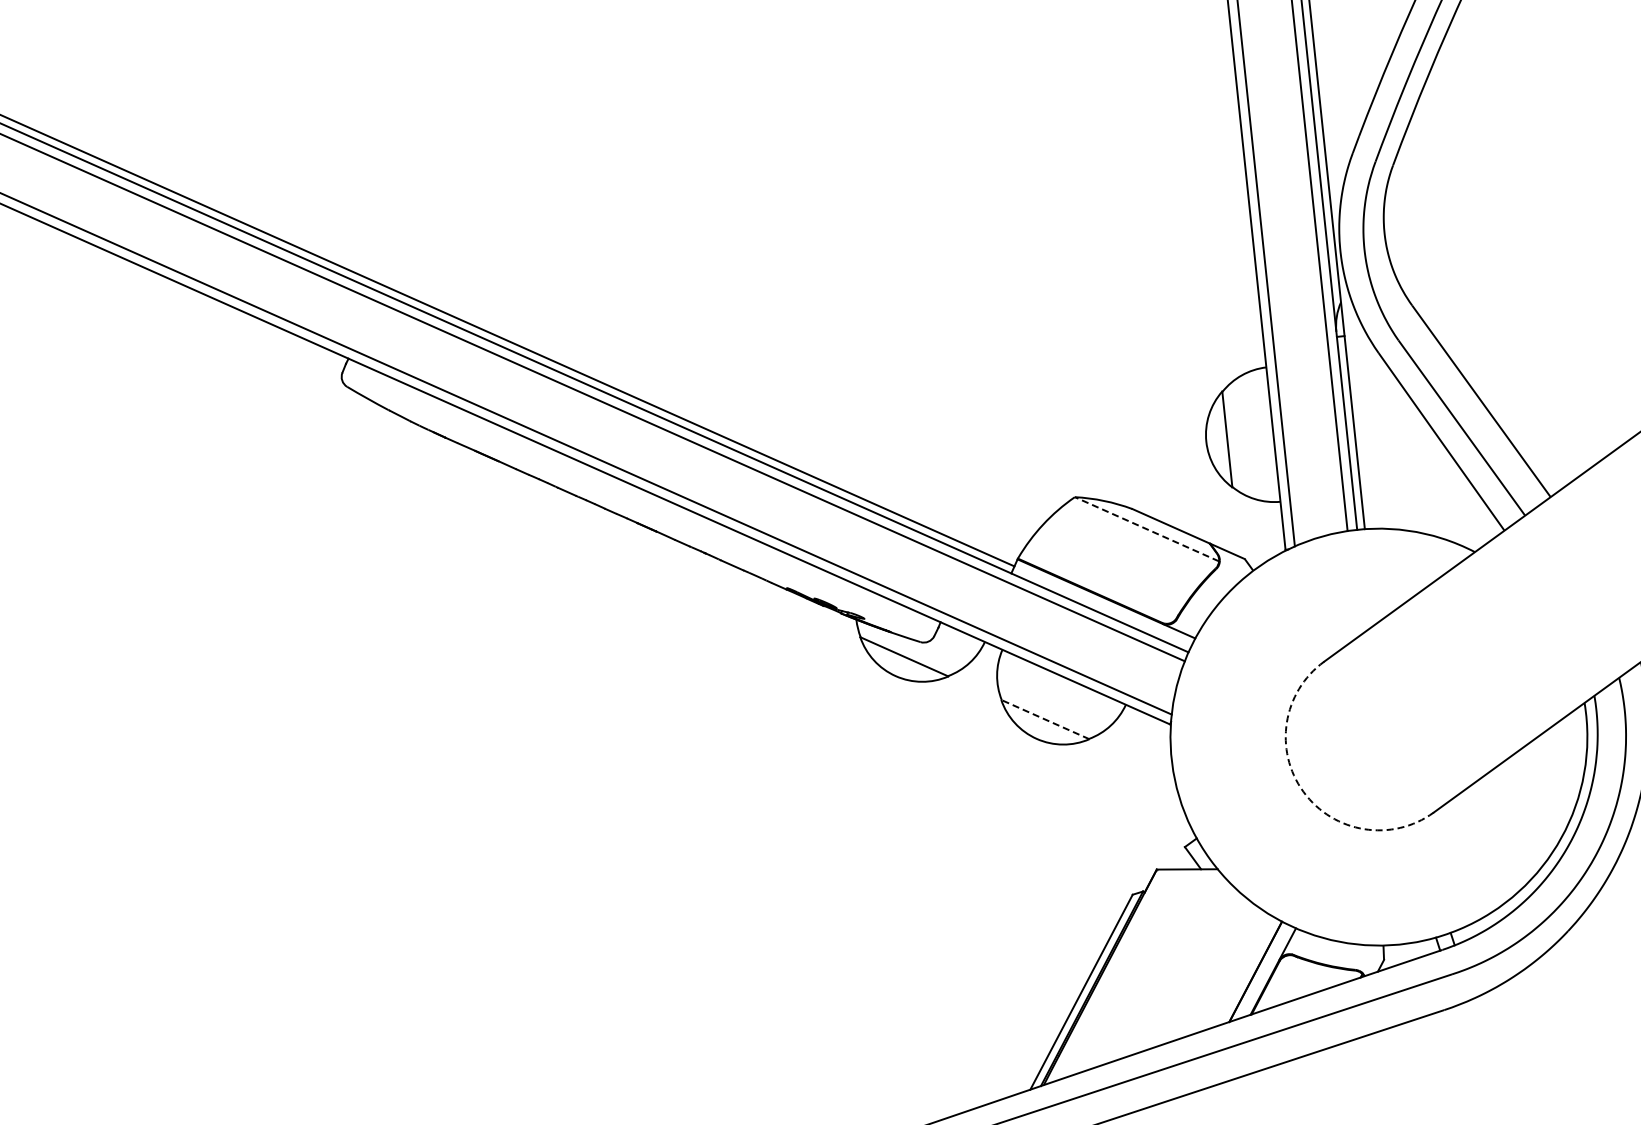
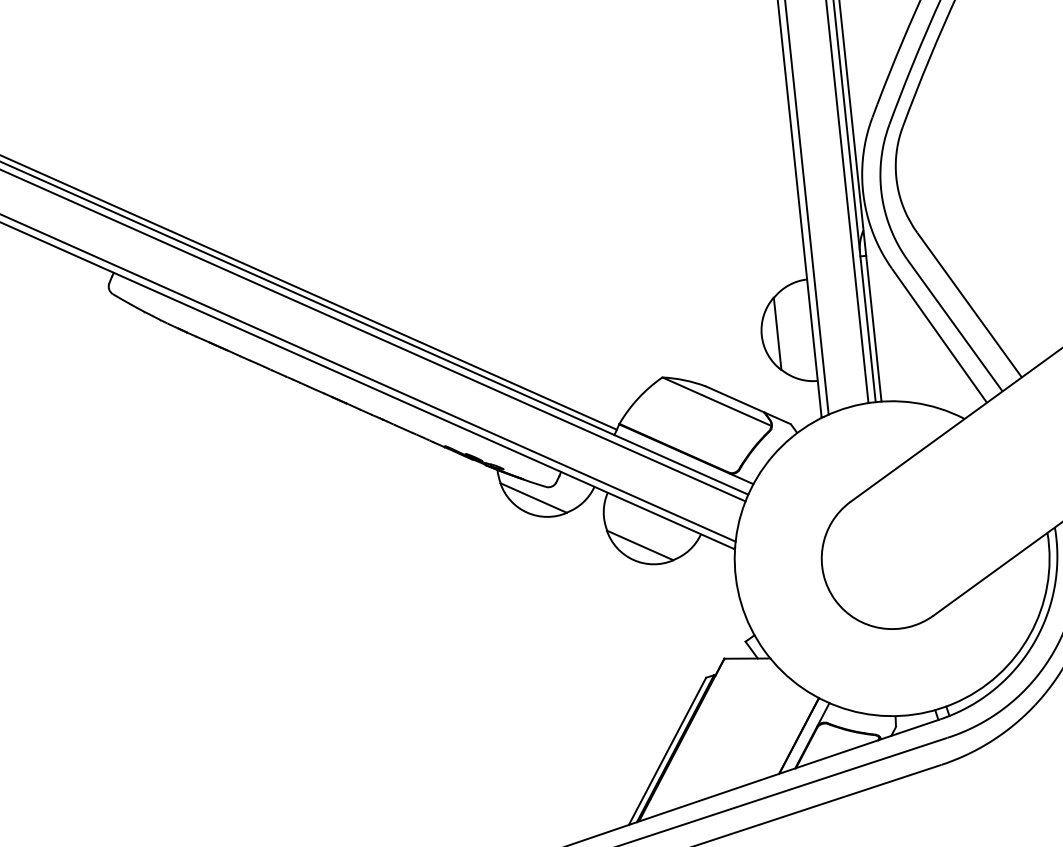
line: (1146, 529) -> (716, 401), dashed -> solid
line: (1044, 719) -> (639, 545), dashed -> solid
arc: (1303, 791) -> (835, 599), dashed -> solid

